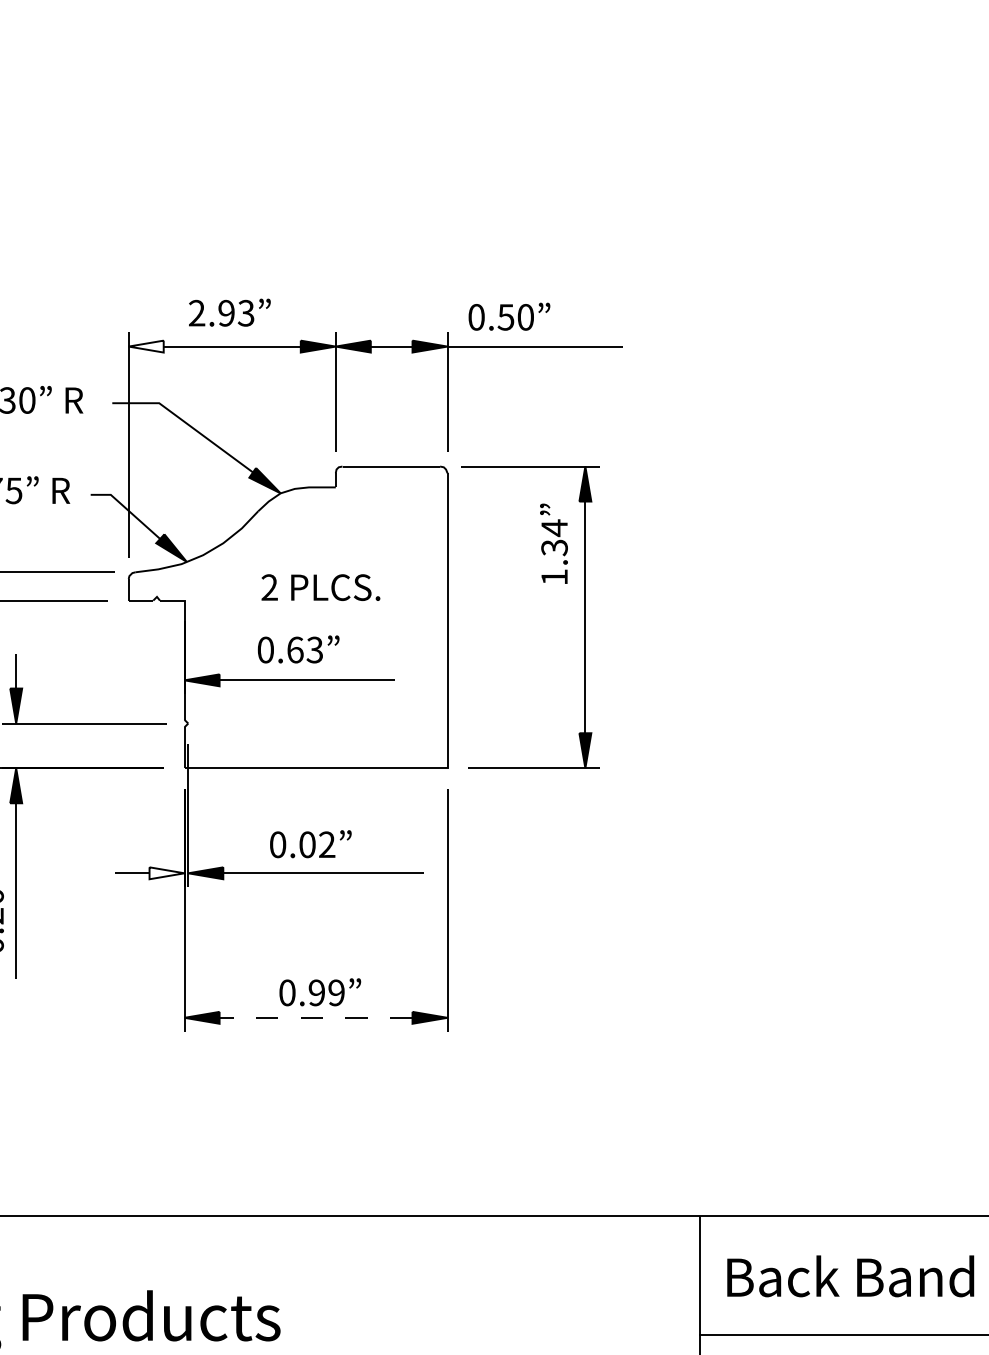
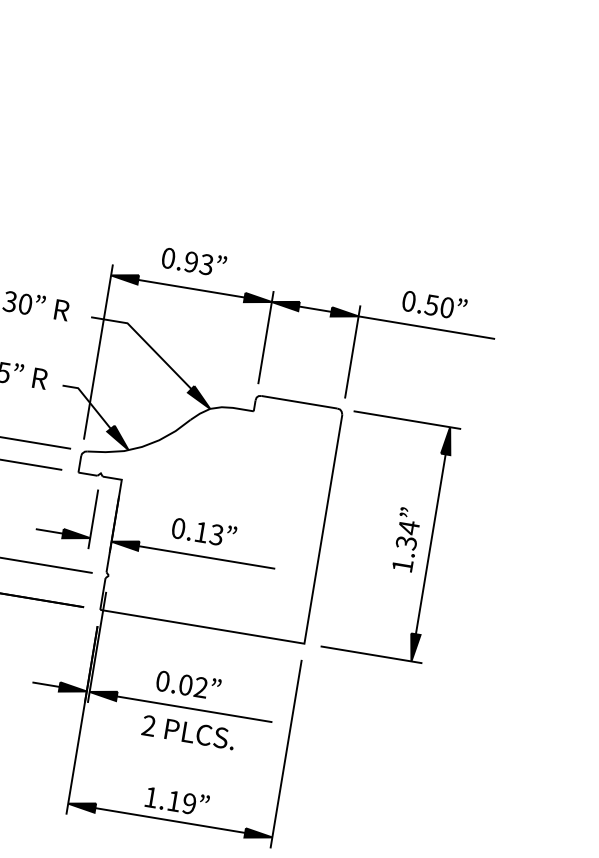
text: (197, 313) -> (168, 258), 2.93 -> 0.93
text: (509, 316) -> (434, 304), moved
fill: (145, 346) -> (124, 277), added
text: (553, 543) -> (406, 539), moved
text: (320, 587) -> (188, 732), moved
text: (295, 649) -> (201, 531), 0.63 -> 0.13
part: (122, 673) -> (64, 528), added
fill: (166, 873) -> (72, 689), added
text: (301, 992) -> (162, 799), 0.99 -> 1.19
line: (315, 1017) -> (169, 820), dashed -> solid

